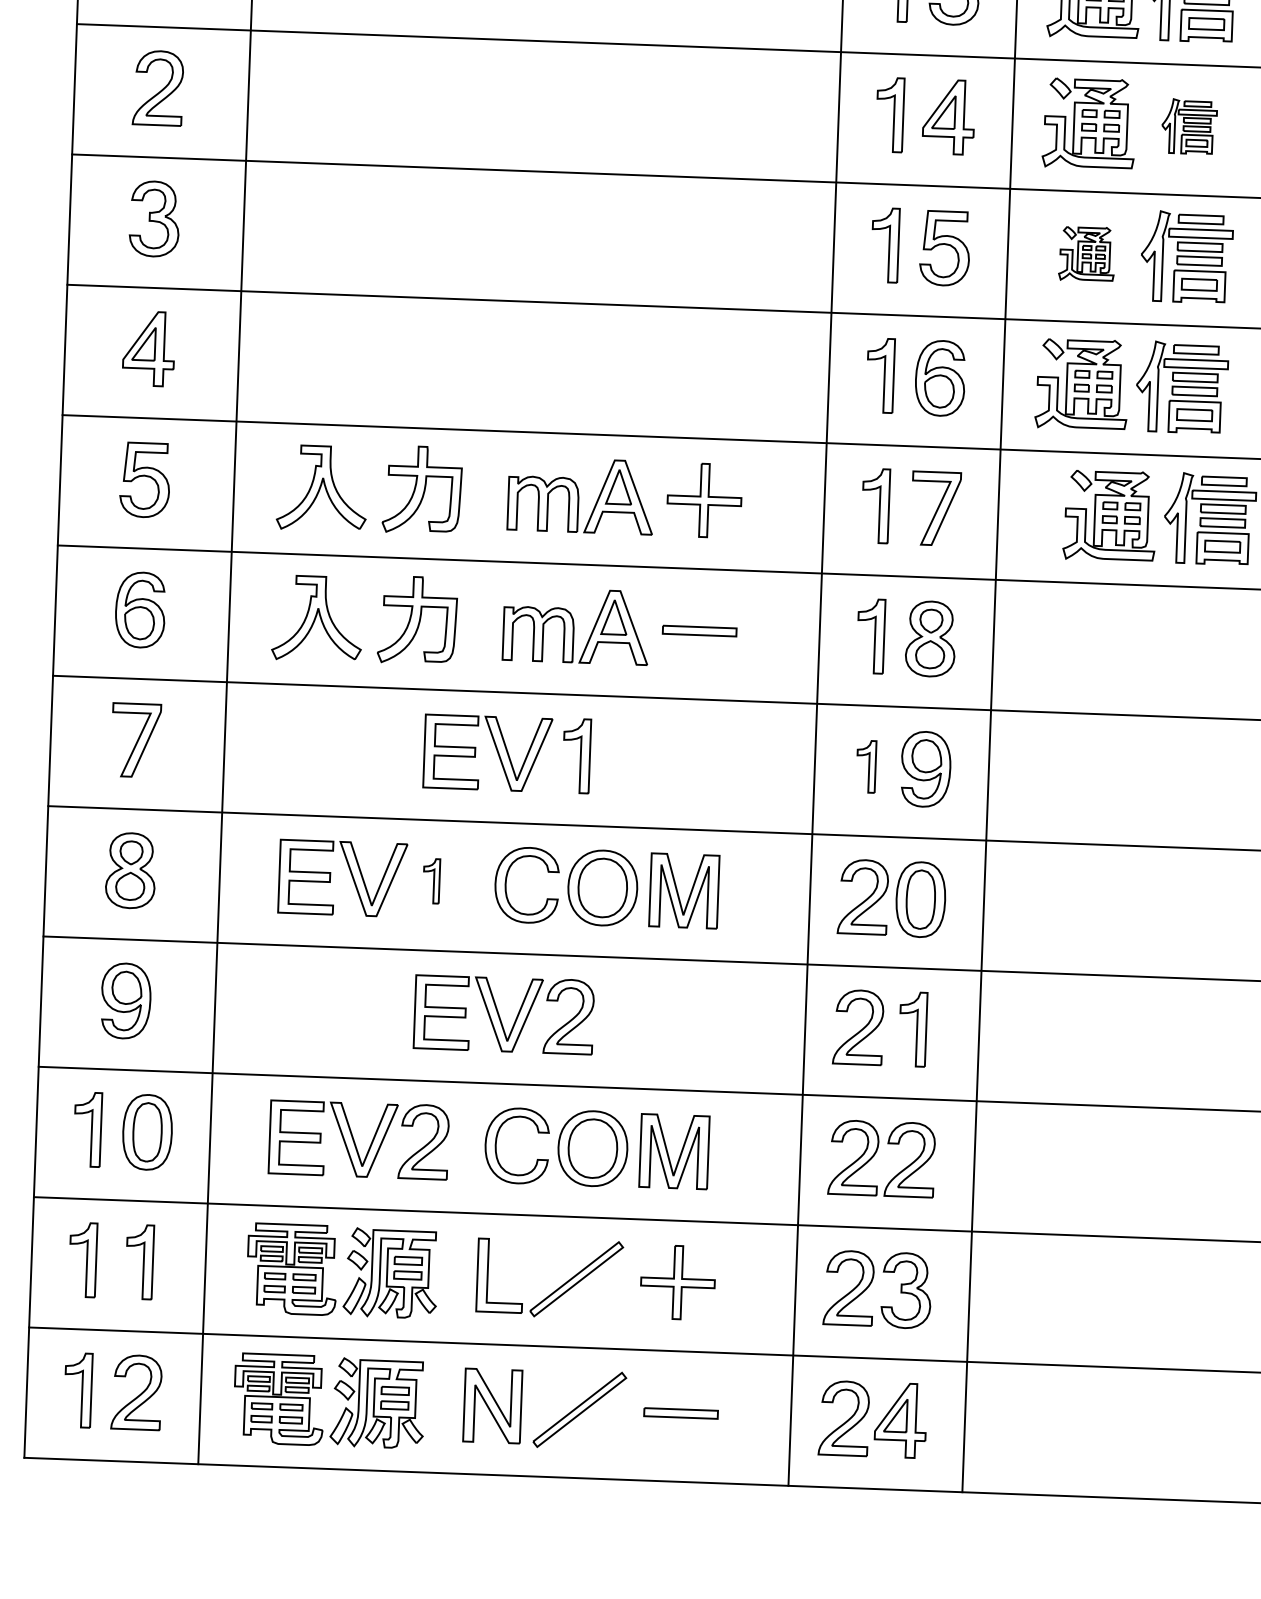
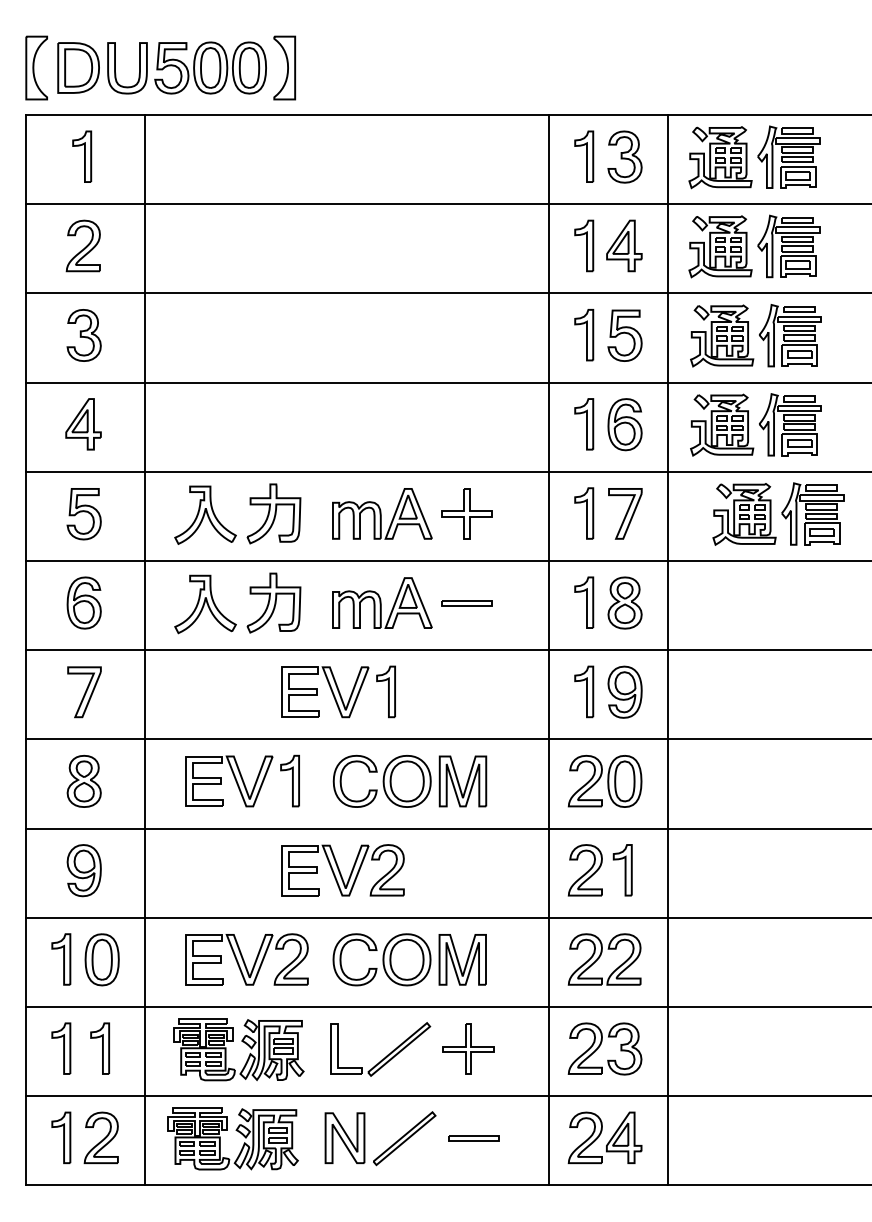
part: (1188, 126) -> (788, 246), size x1.67
part: (1087, 253) -> (722, 335), size x1.67
part: (866, 766) -> (584, 691), size x1.43
part: (430, 880) -> (289, 780), size x1.67

